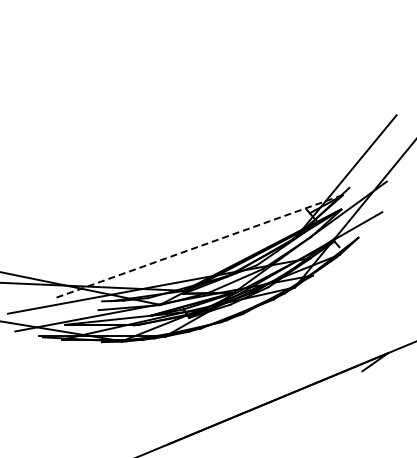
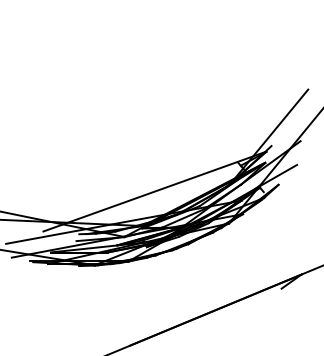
line: (198, 246) -> (154, 191), dashed -> solid

